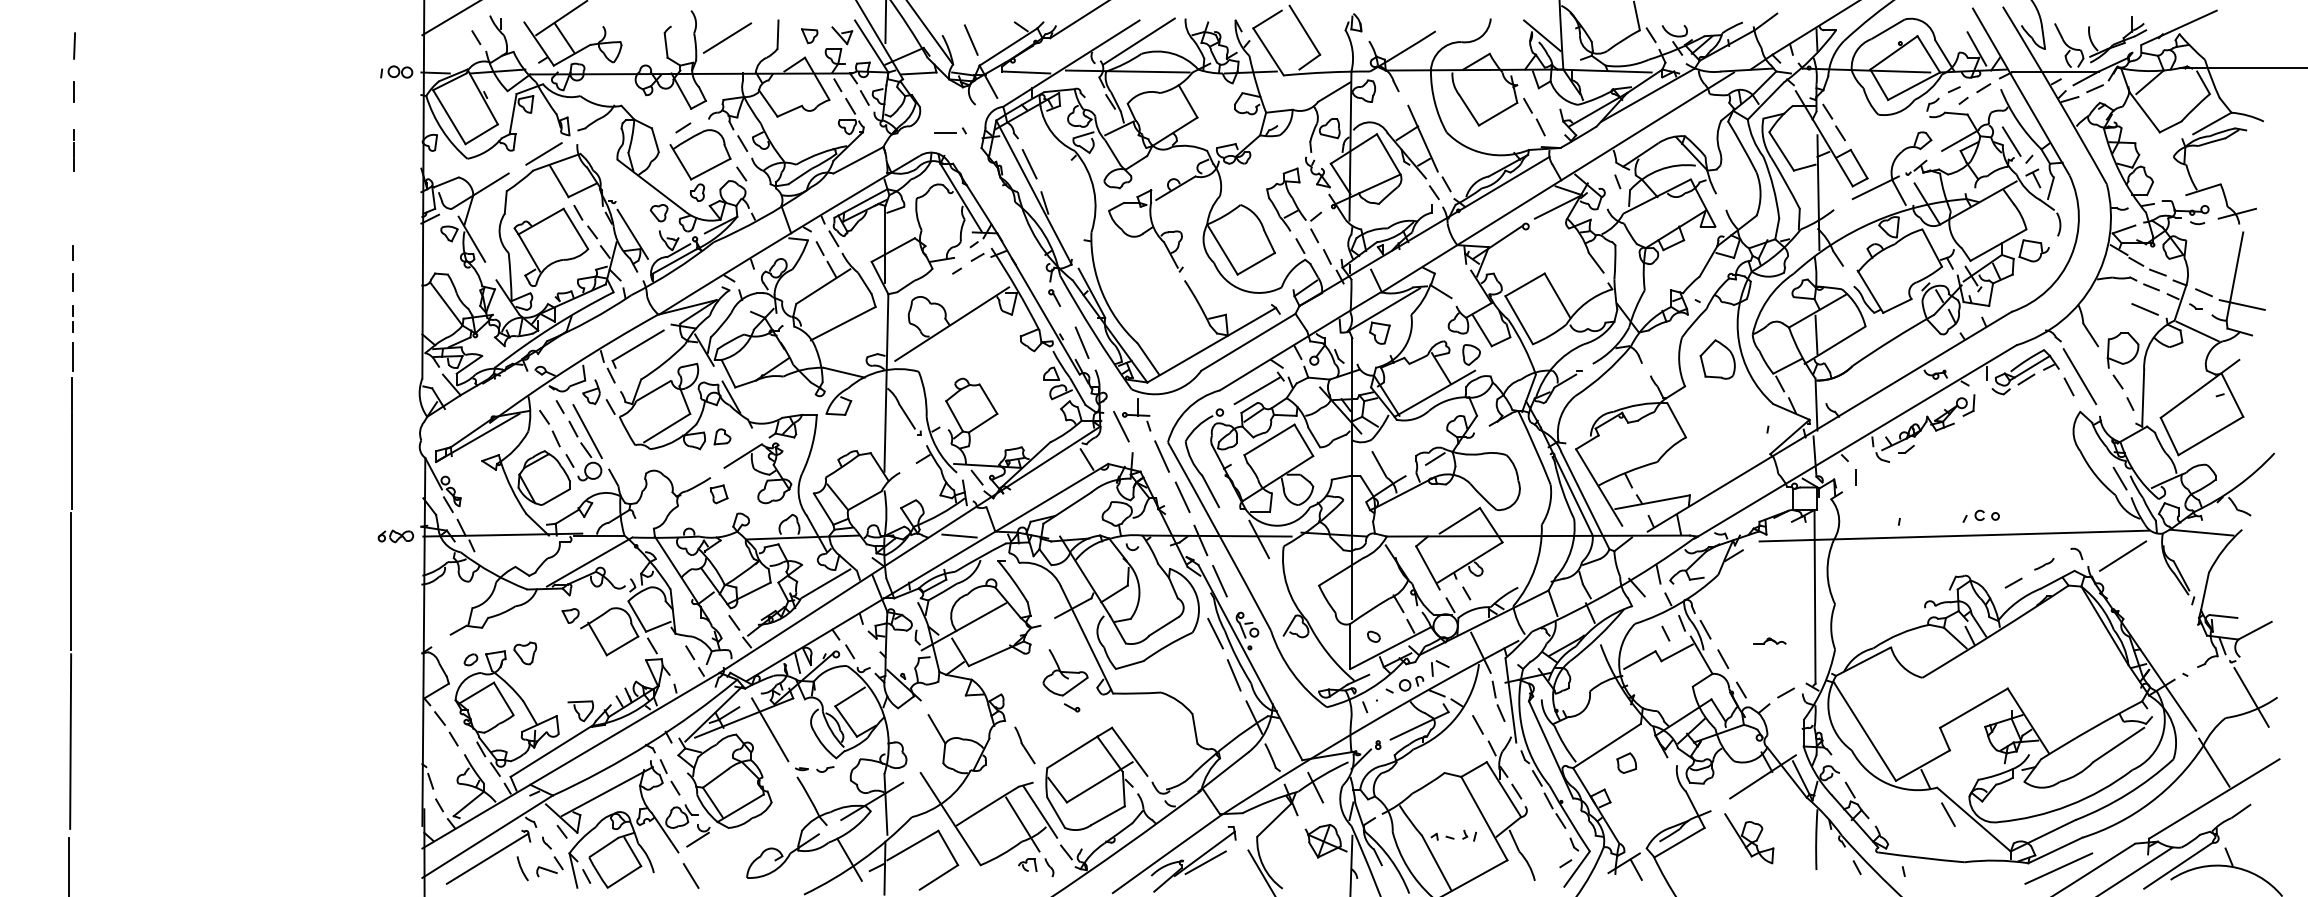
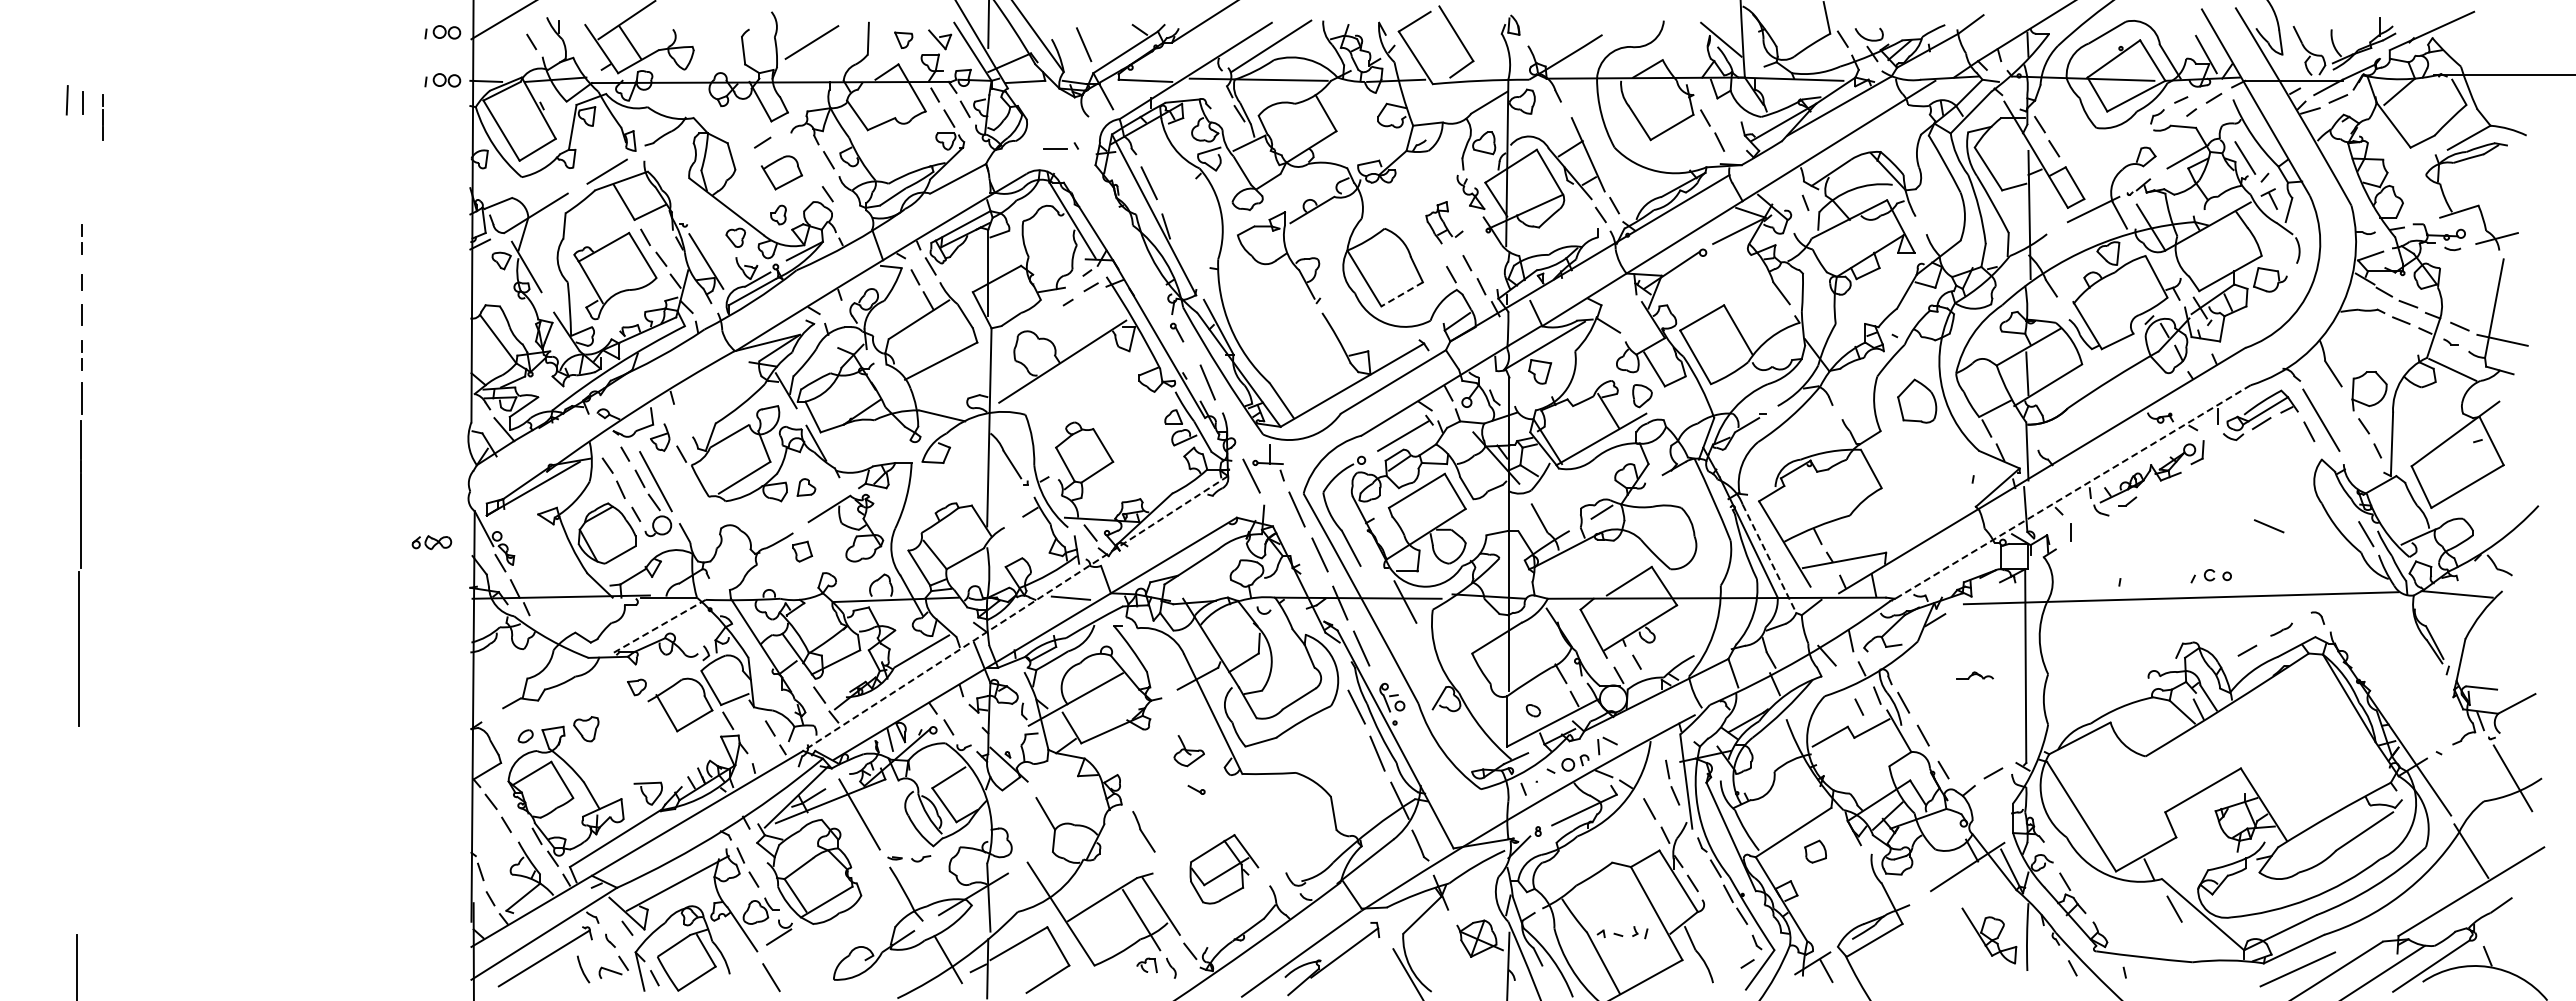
part: (396, 29) -> (442, 32), added
line: (73, 46) -> (66, 100), moved
line: (73, 150) -> (102, 117), moved
part: (700, 154) -> (781, 172), size x0.6
part: (1294, 199) -> (1444, 222), size x0.6
line: (72, 211) -> (81, 236), added
line: (1255, 263) -> (1401, 294), solid -> dashed
line: (2145, 309) -> (2269, 526), moved
part: (632, 349) -> (706, 390), removed
line: (1855, 442) -> (2070, 493), solid -> dashed
line: (1087, 459) -> (1213, 512), removed
line: (1585, 501) -> (1769, 559), solid -> dashed
part: (395, 536) -> (431, 542), moved
line: (909, 549) -> (1015, 613), solid -> dashed
line: (2123, 556) -> (2369, 620), removed
line: (589, 562) -> (658, 627), solid -> dashed
part: (1769, 641) -> (1974, 675), moved
line: (1480, 652) -> (1652, 728), removed
part: (1064, 672) -> (1188, 750), size x0.6
line: (70, 741) -> (78, 827), removed
part: (1097, 779) -> (1224, 869), size x0.6
line: (1315, 787) -> (1468, 878), removed
part: (1749, 838) -> (1989, 935), moved
line: (1205, 862) -> (1345, 962), removed

